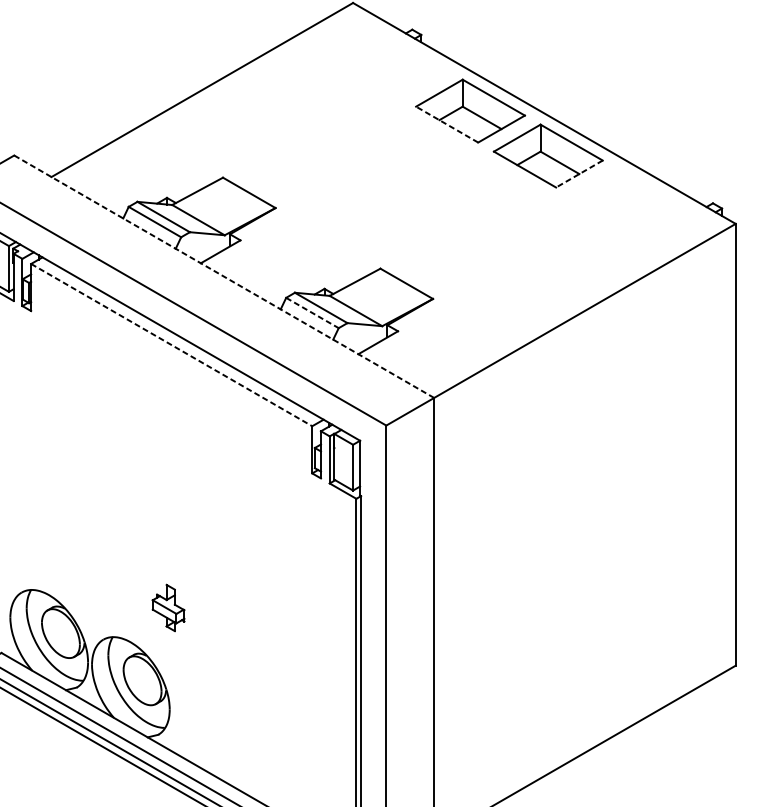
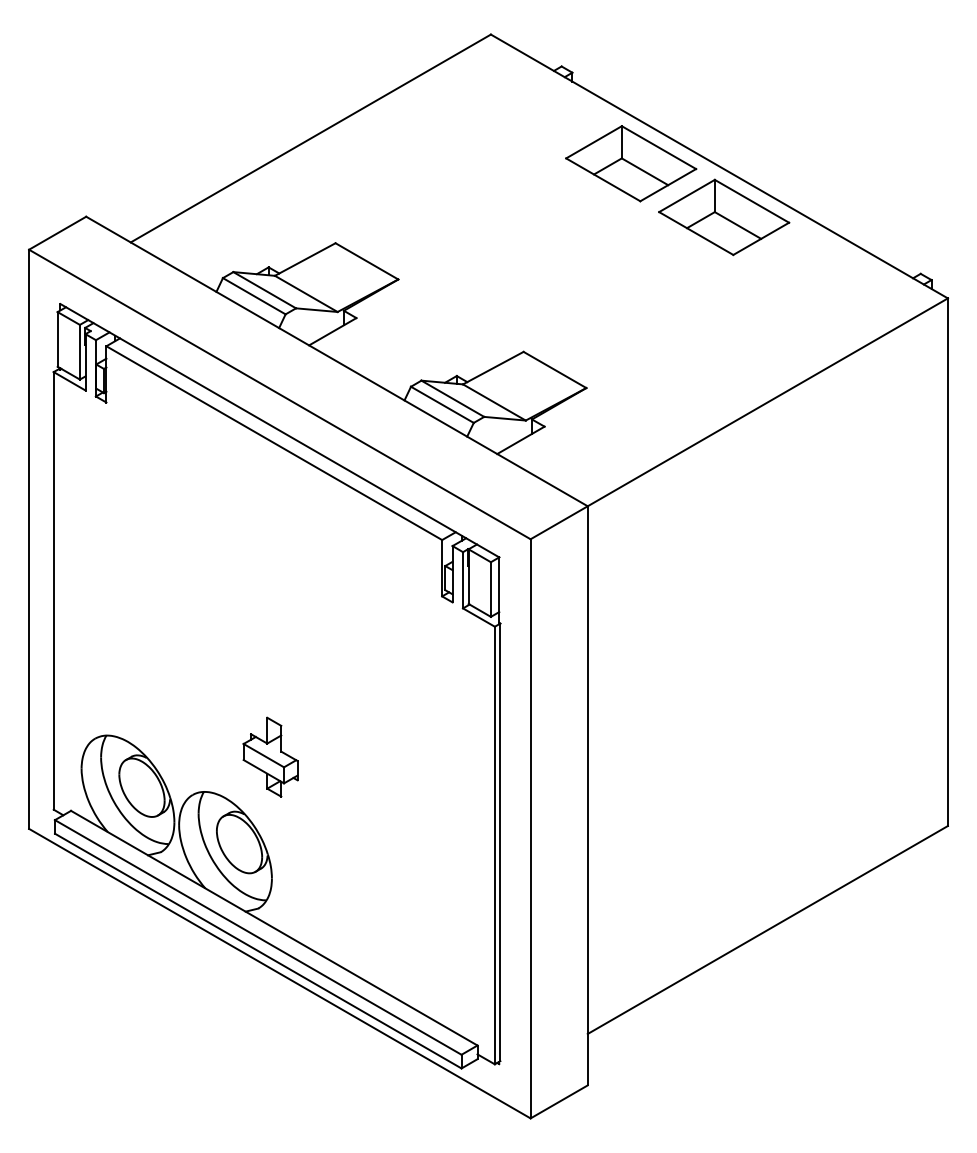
line: (447, 124) -> (603, 179), dashed -> solid
line: (578, 174) -> (760, 239), dashed -> solid
line: (224, 276) -> (337, 361), dashed -> solid
line: (312, 313) -> (442, 405), dashed -> solid
line: (171, 345) -> (274, 443), dashed -> solid
part: (168, 607) -> (270, 756), size x1.43

